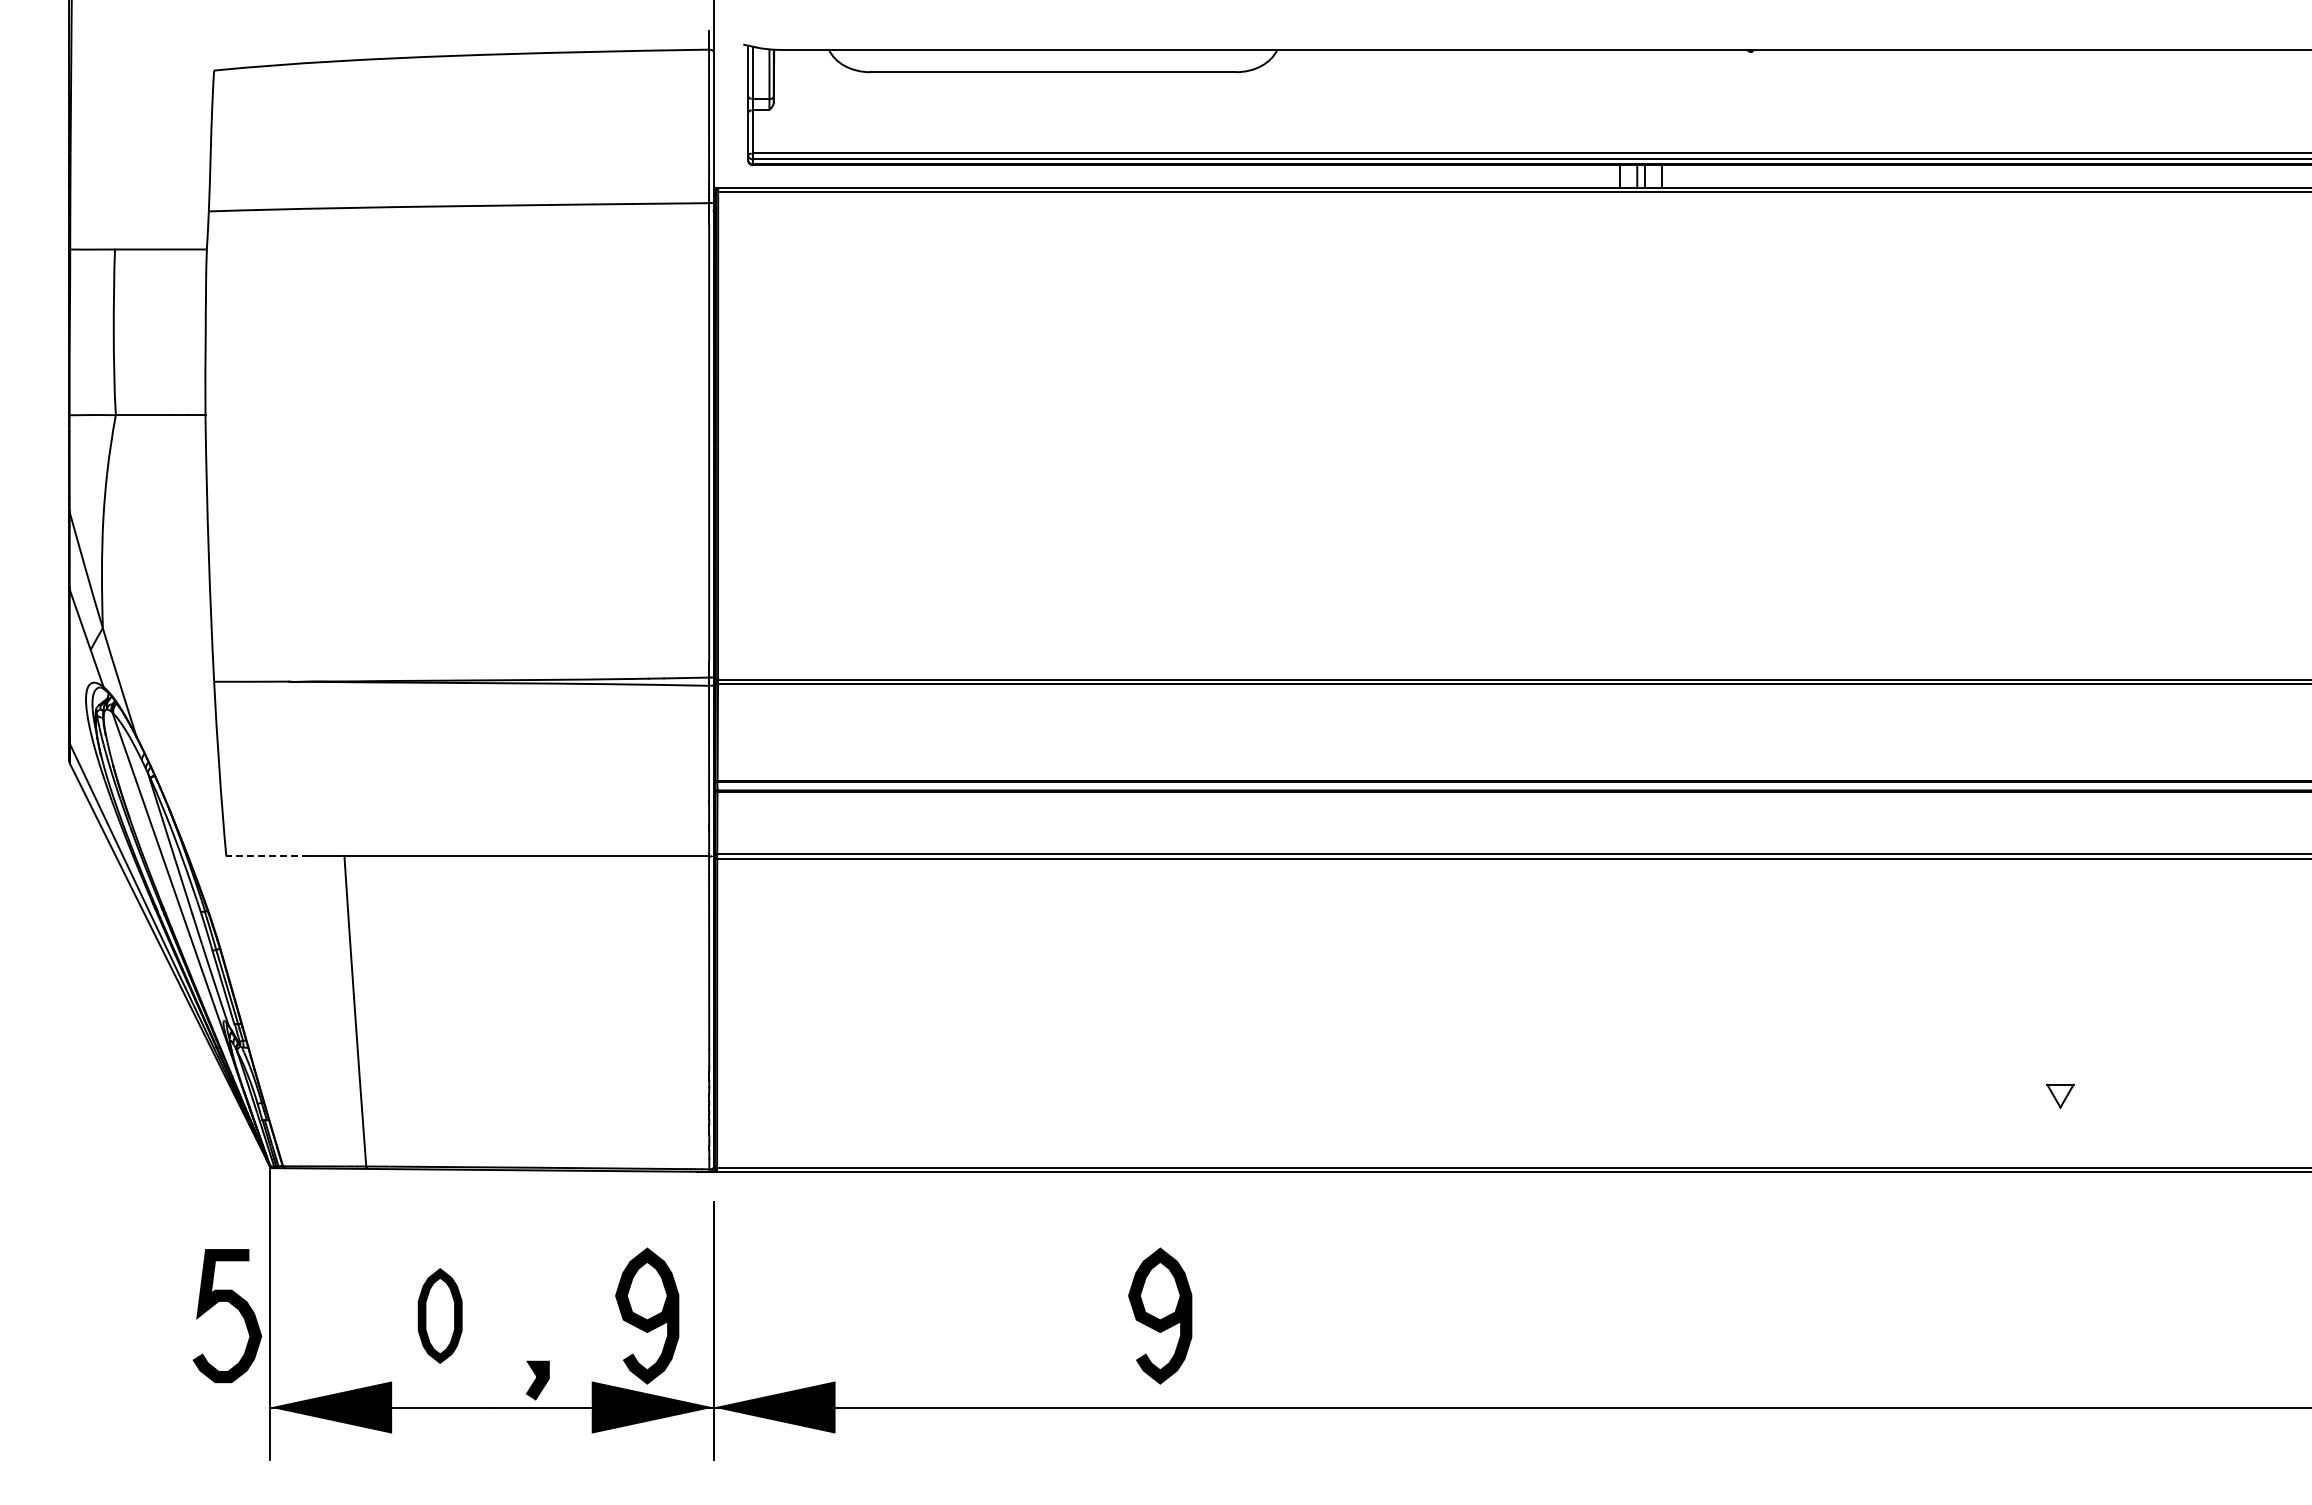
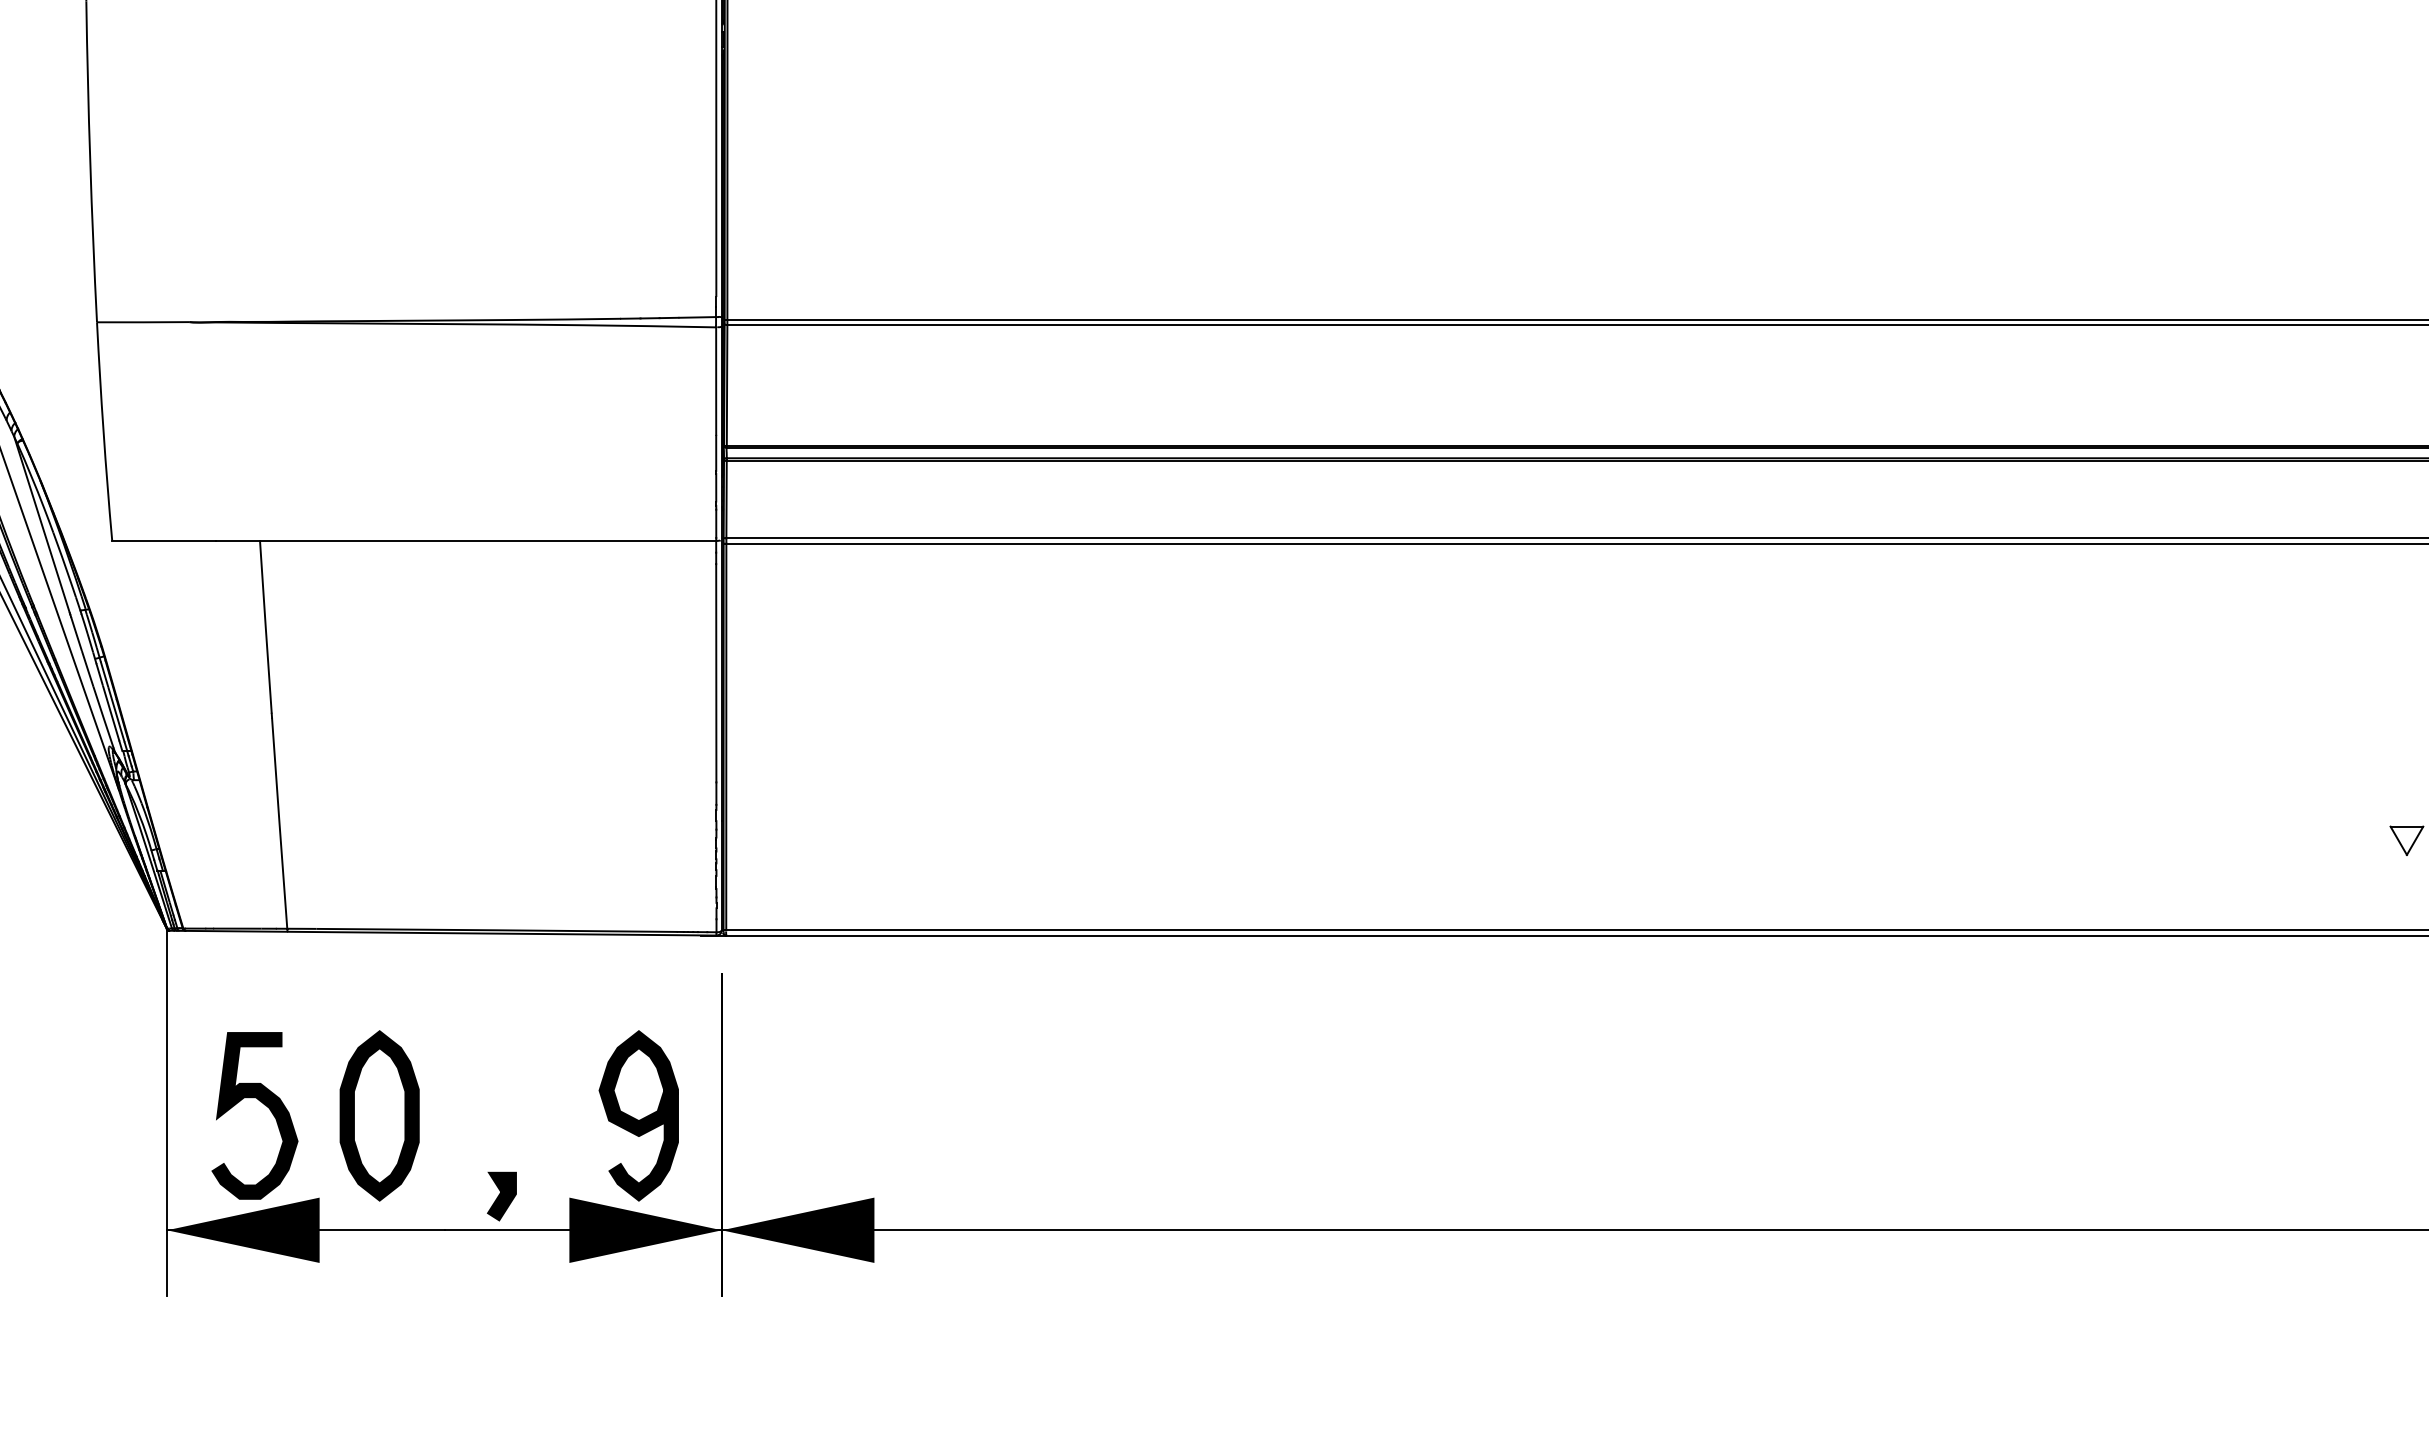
line: (267, 856) -> (163, 540), dashed -> solid
curve: (234, 1307) -> (263, 1105), moved
part: (440, 1315) -> (380, 1115), size x1.43
curve: (1161, 1318) -> (1282, 1118), removed

